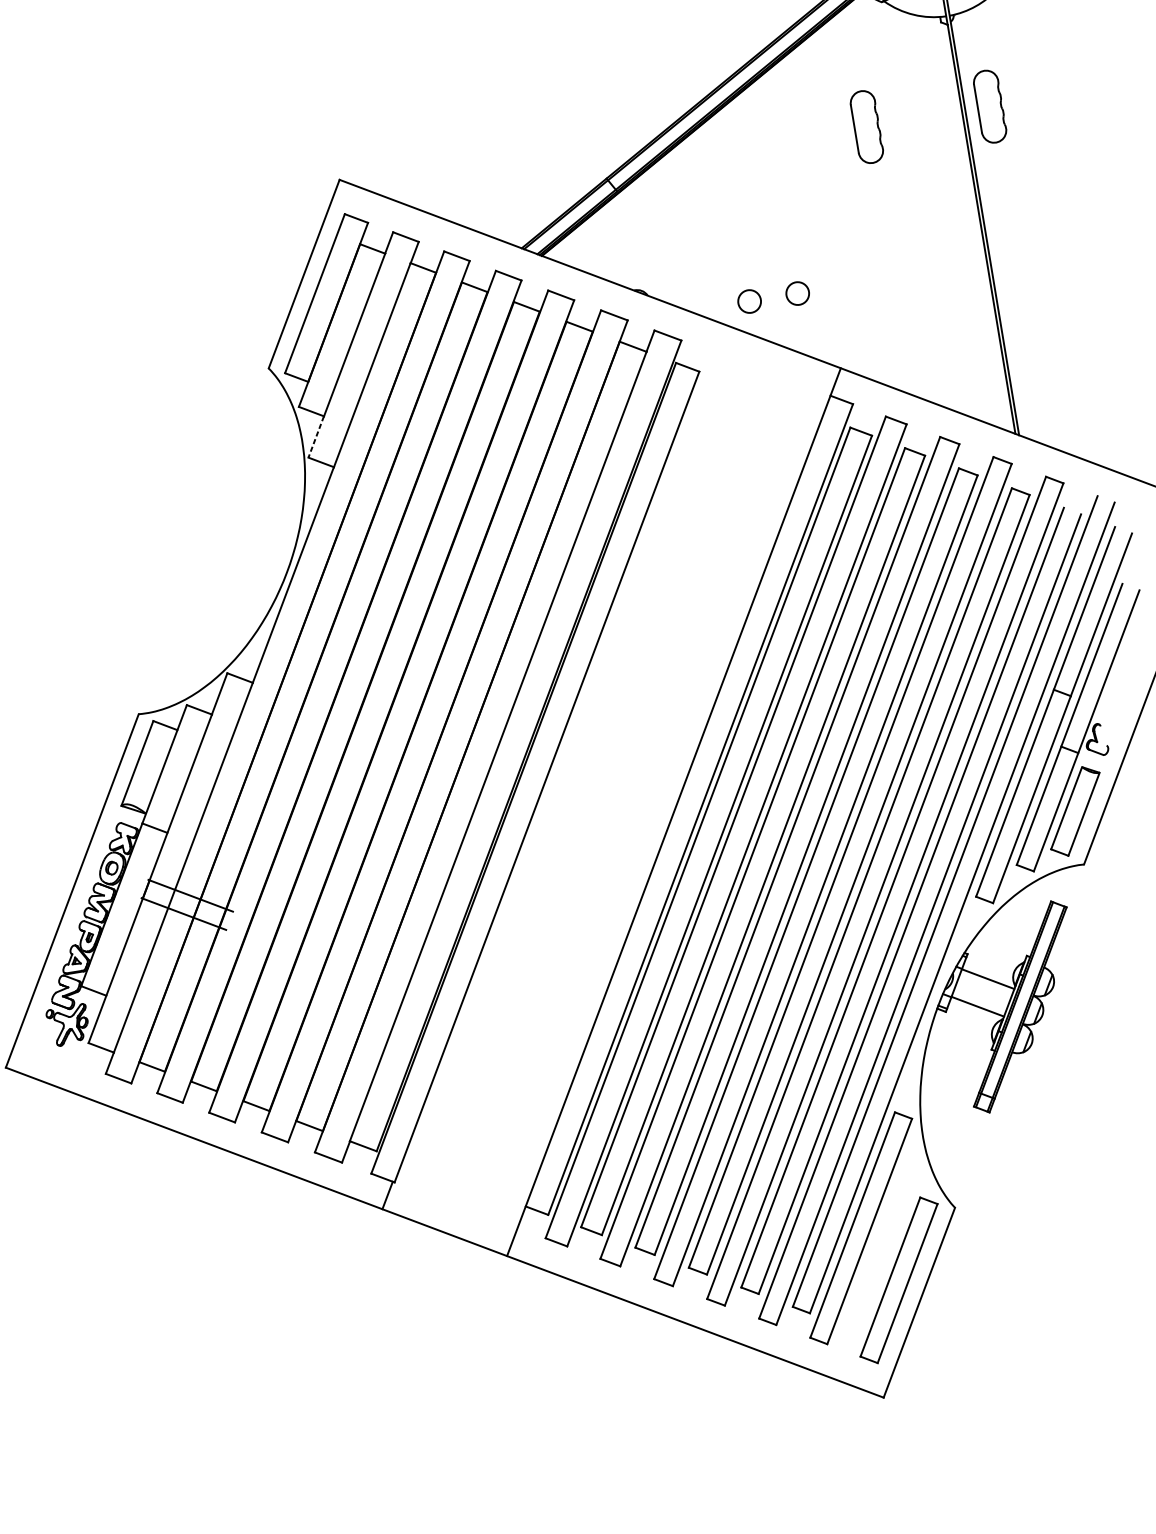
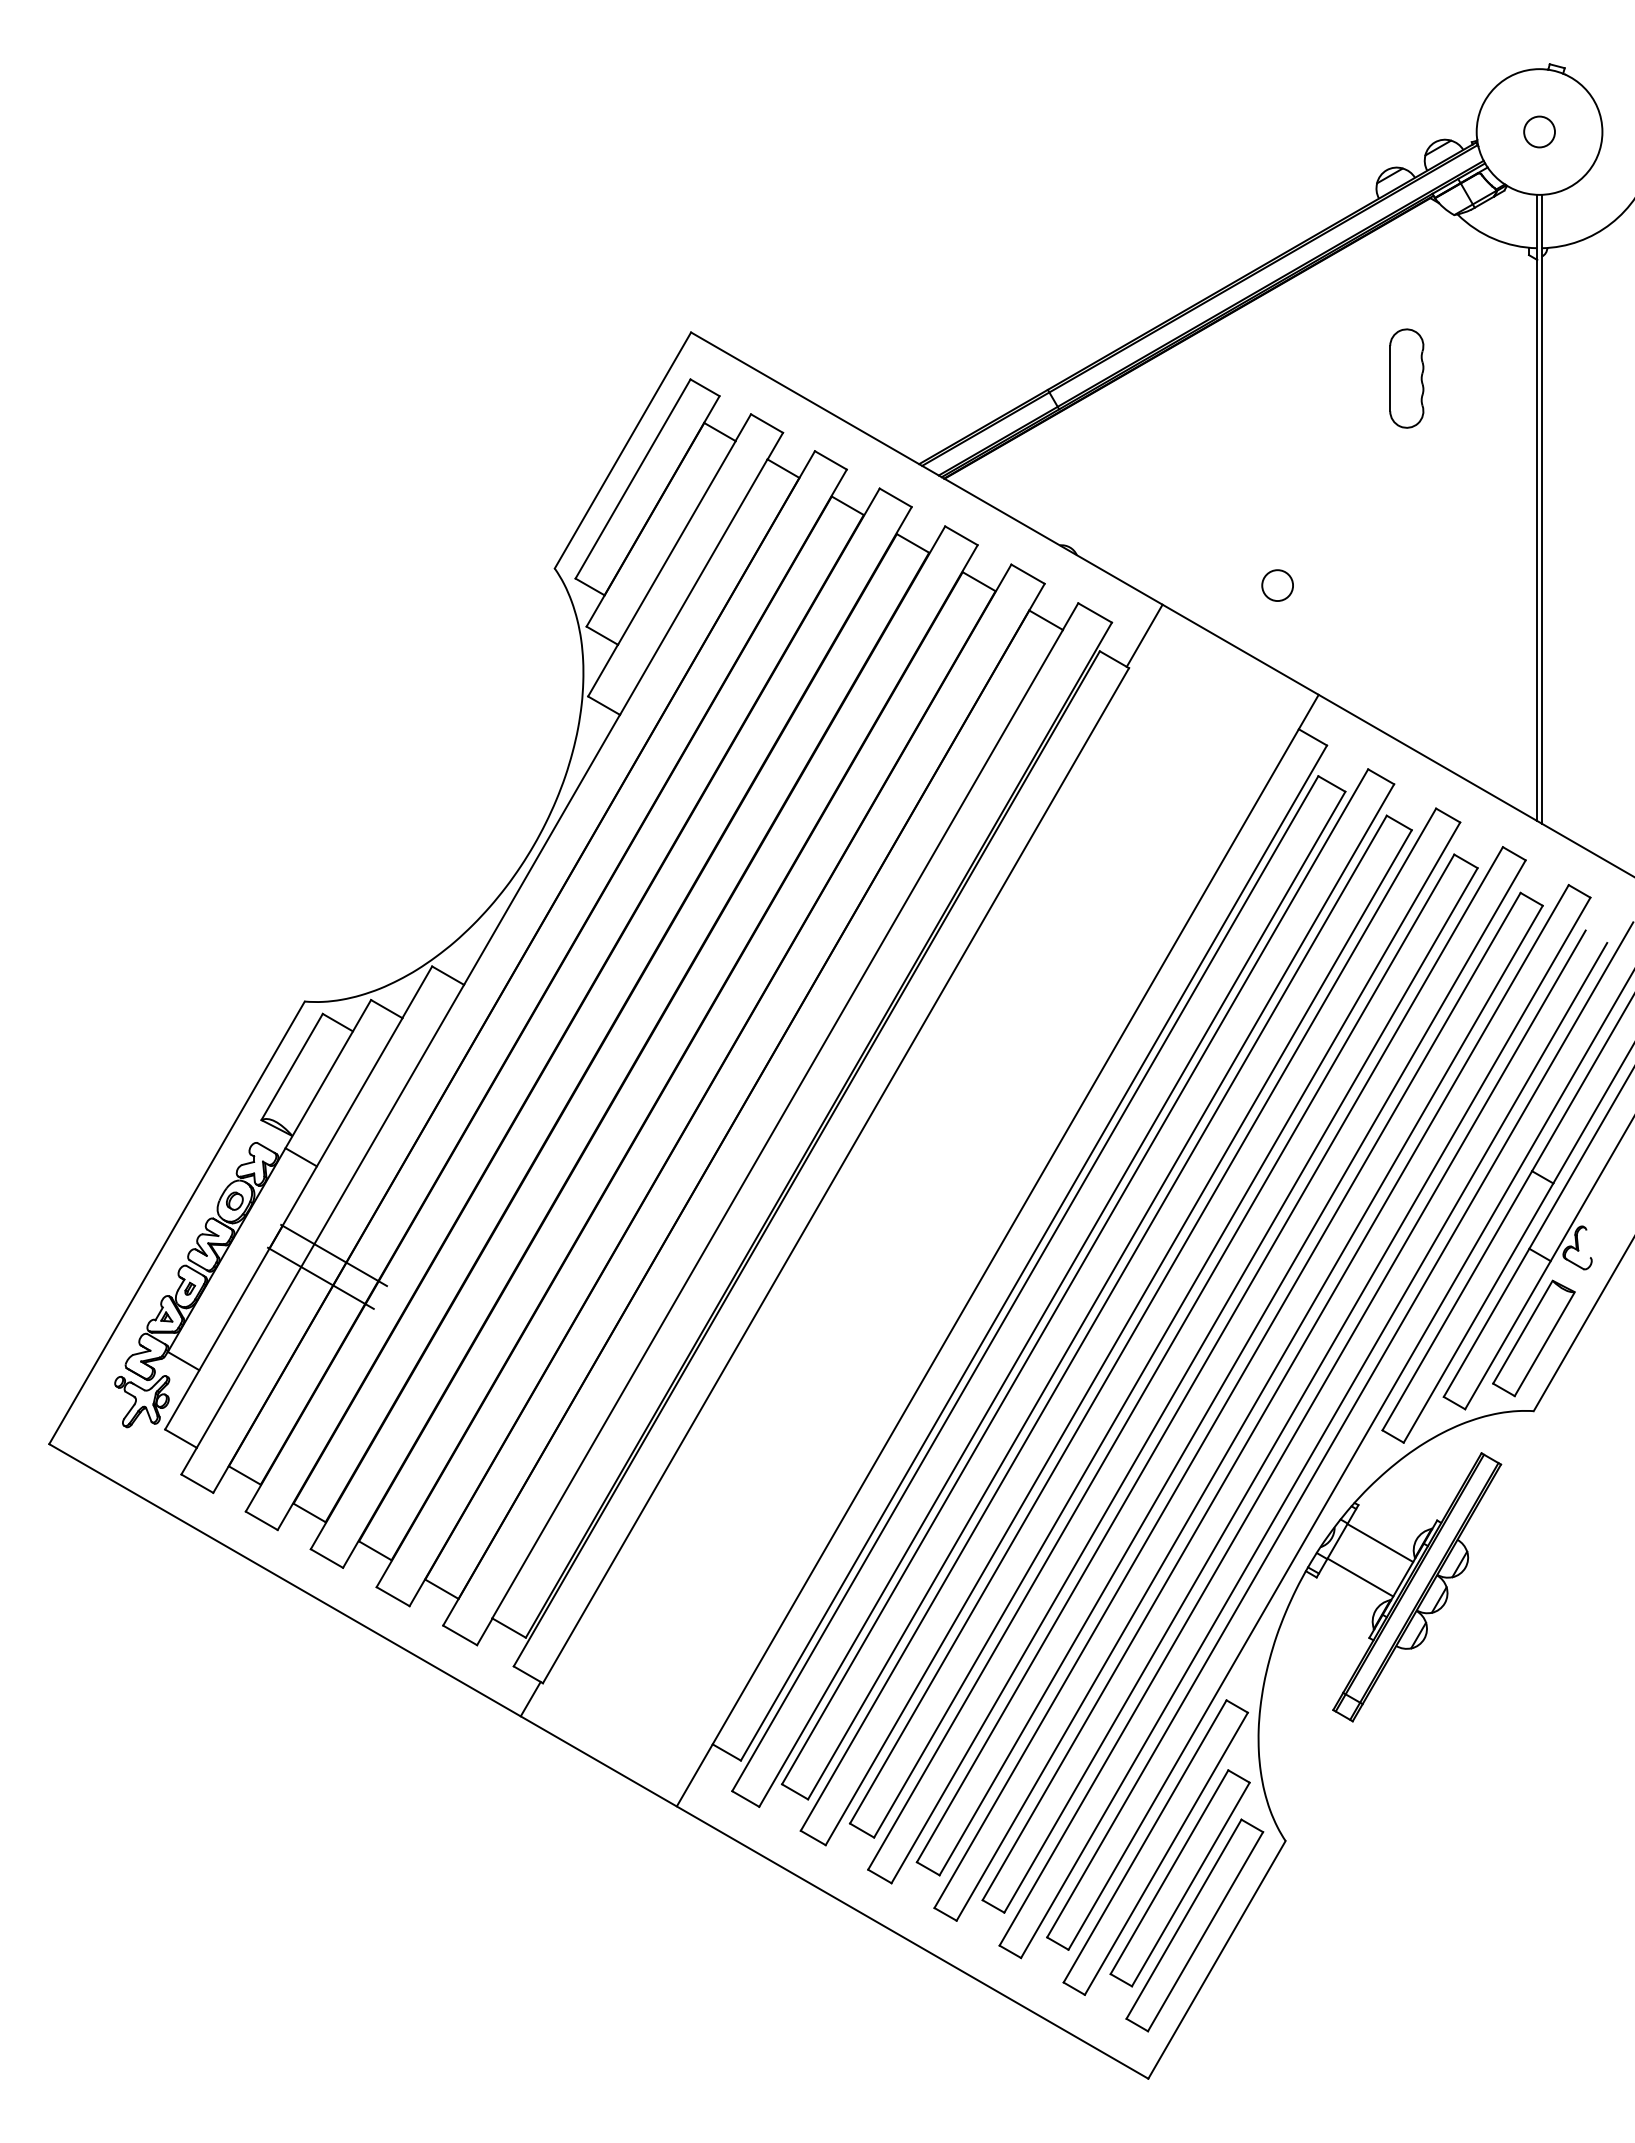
part: (989, 106) -> (1575, 378), removed
circle: (749, 301) -> (1211, 585), removed
line: (706, 346) -> (1144, 635), added
line: (316, 436) -> (603, 670), dashed -> solid
part: (882, 1247) -> (1179, 1878), added

